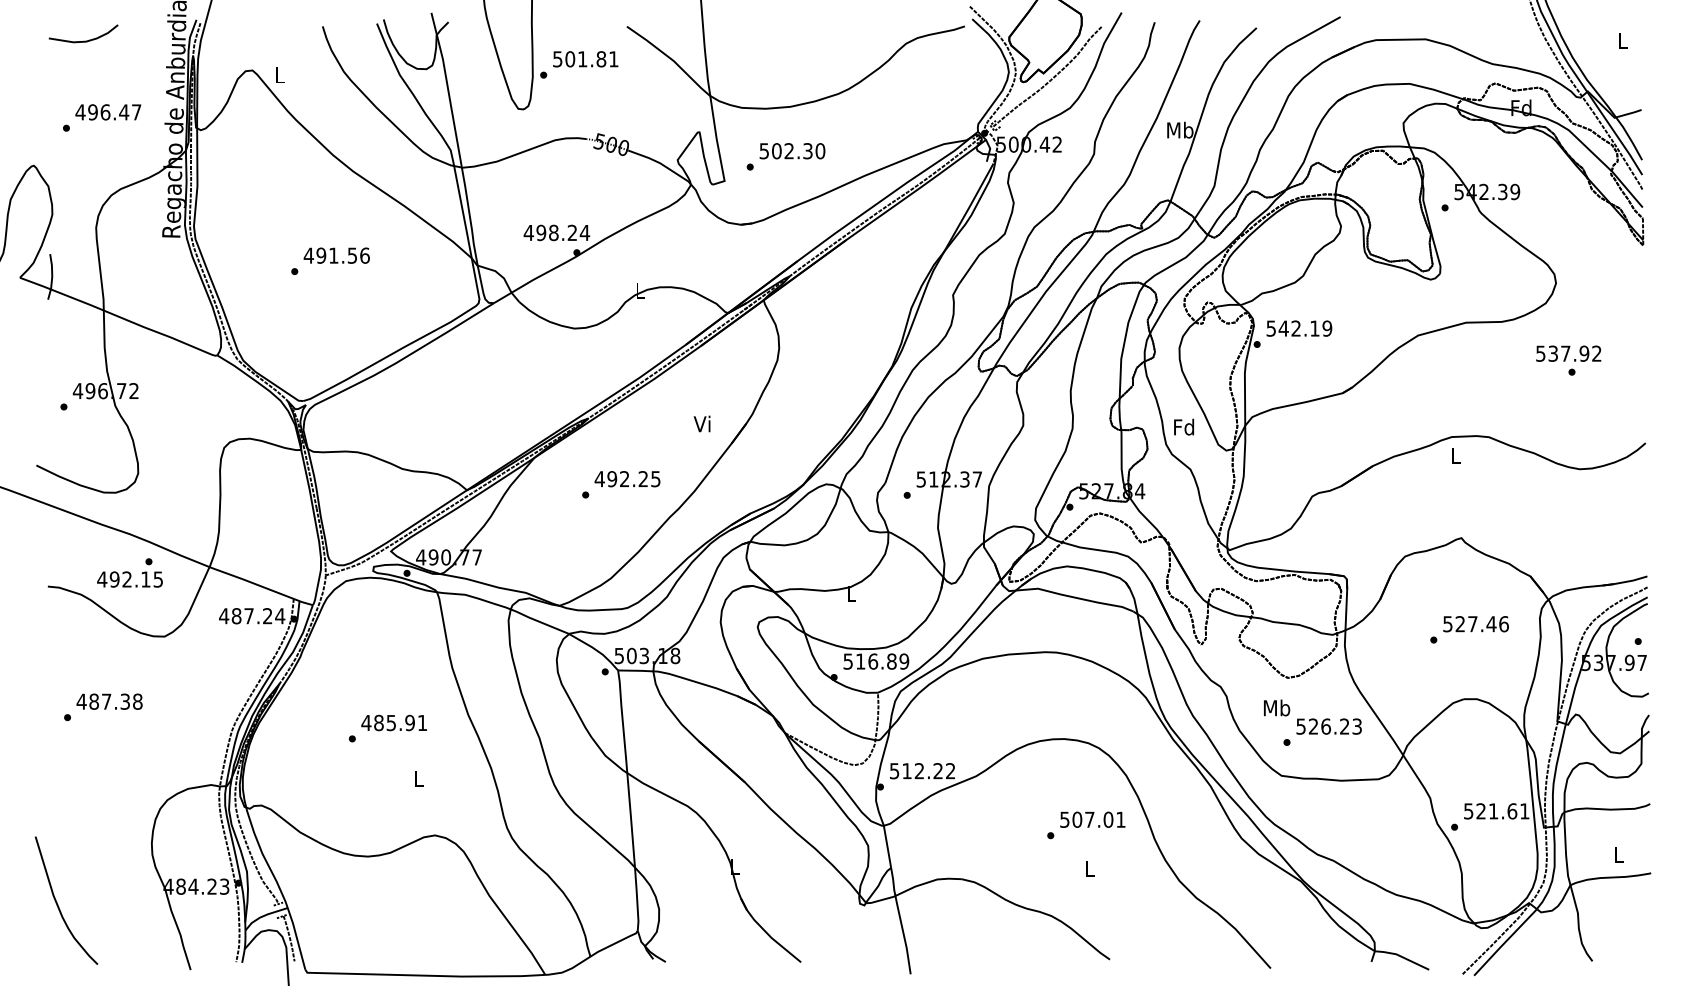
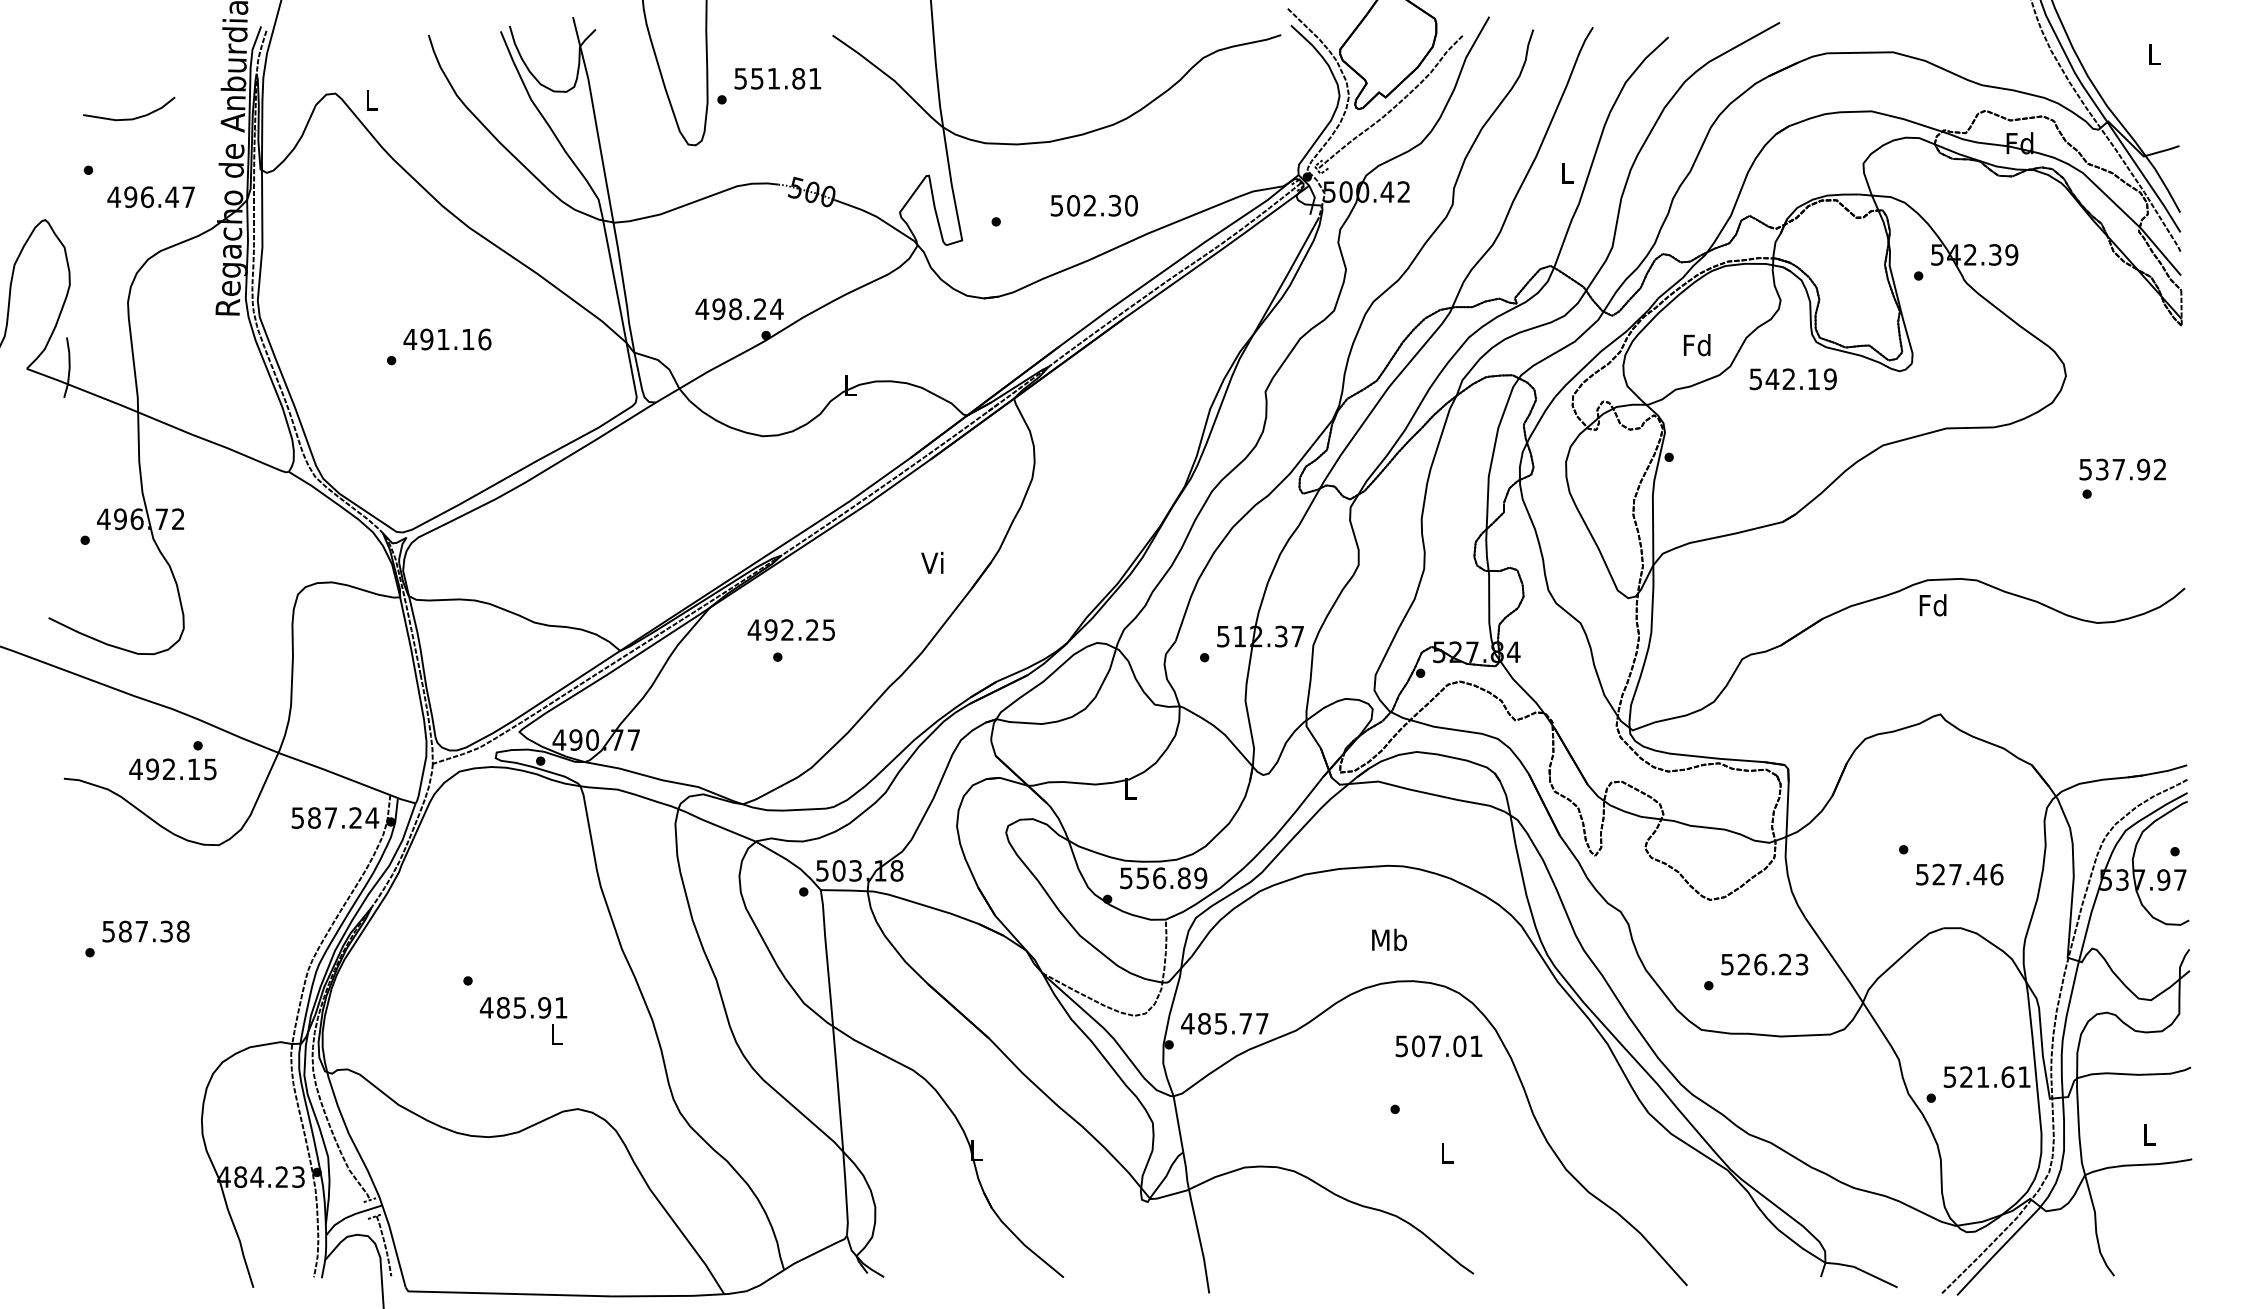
curve: (83, 41) -> (129, 118), moved
text: (569, 59) -> (756, 78), 501.81 -> 551.81
text: (107, 112) -> (150, 197), moved
text: (1179, 129) -> (1566, 172), Mb -> L
text: (791, 151) -> (1093, 205), moved
text: (352, 255) -> (468, 339), 491.56 -> 491.16
text: (1298, 328) -> (1792, 379), moved
text: (1568, 353) -> (2122, 469), moved
text: (1184, 427) -> (1697, 345), moved
text: (1455, 456) -> (1932, 605), L -> Fd
text: (626, 478) -> (790, 629), moved
text: (223, 615) -> (297, 817), 487.24 -> 587.24
text: (1475, 624) -> (1959, 874), moved
text: (860, 661) -> (1142, 878), 516.89 -> 556.89
text: (81, 701) -> (108, 931), 487.38 -> 587.38
text: (1276, 707) -> (1389, 939), moved
text: (394, 722) -> (523, 1007), moved
text: (922, 770) -> (1224, 1023), 512.22 -> 485.77
text: (1092, 819) -> (1438, 1046), moved
curve: (58, 904) -> (77, 1200), removed

